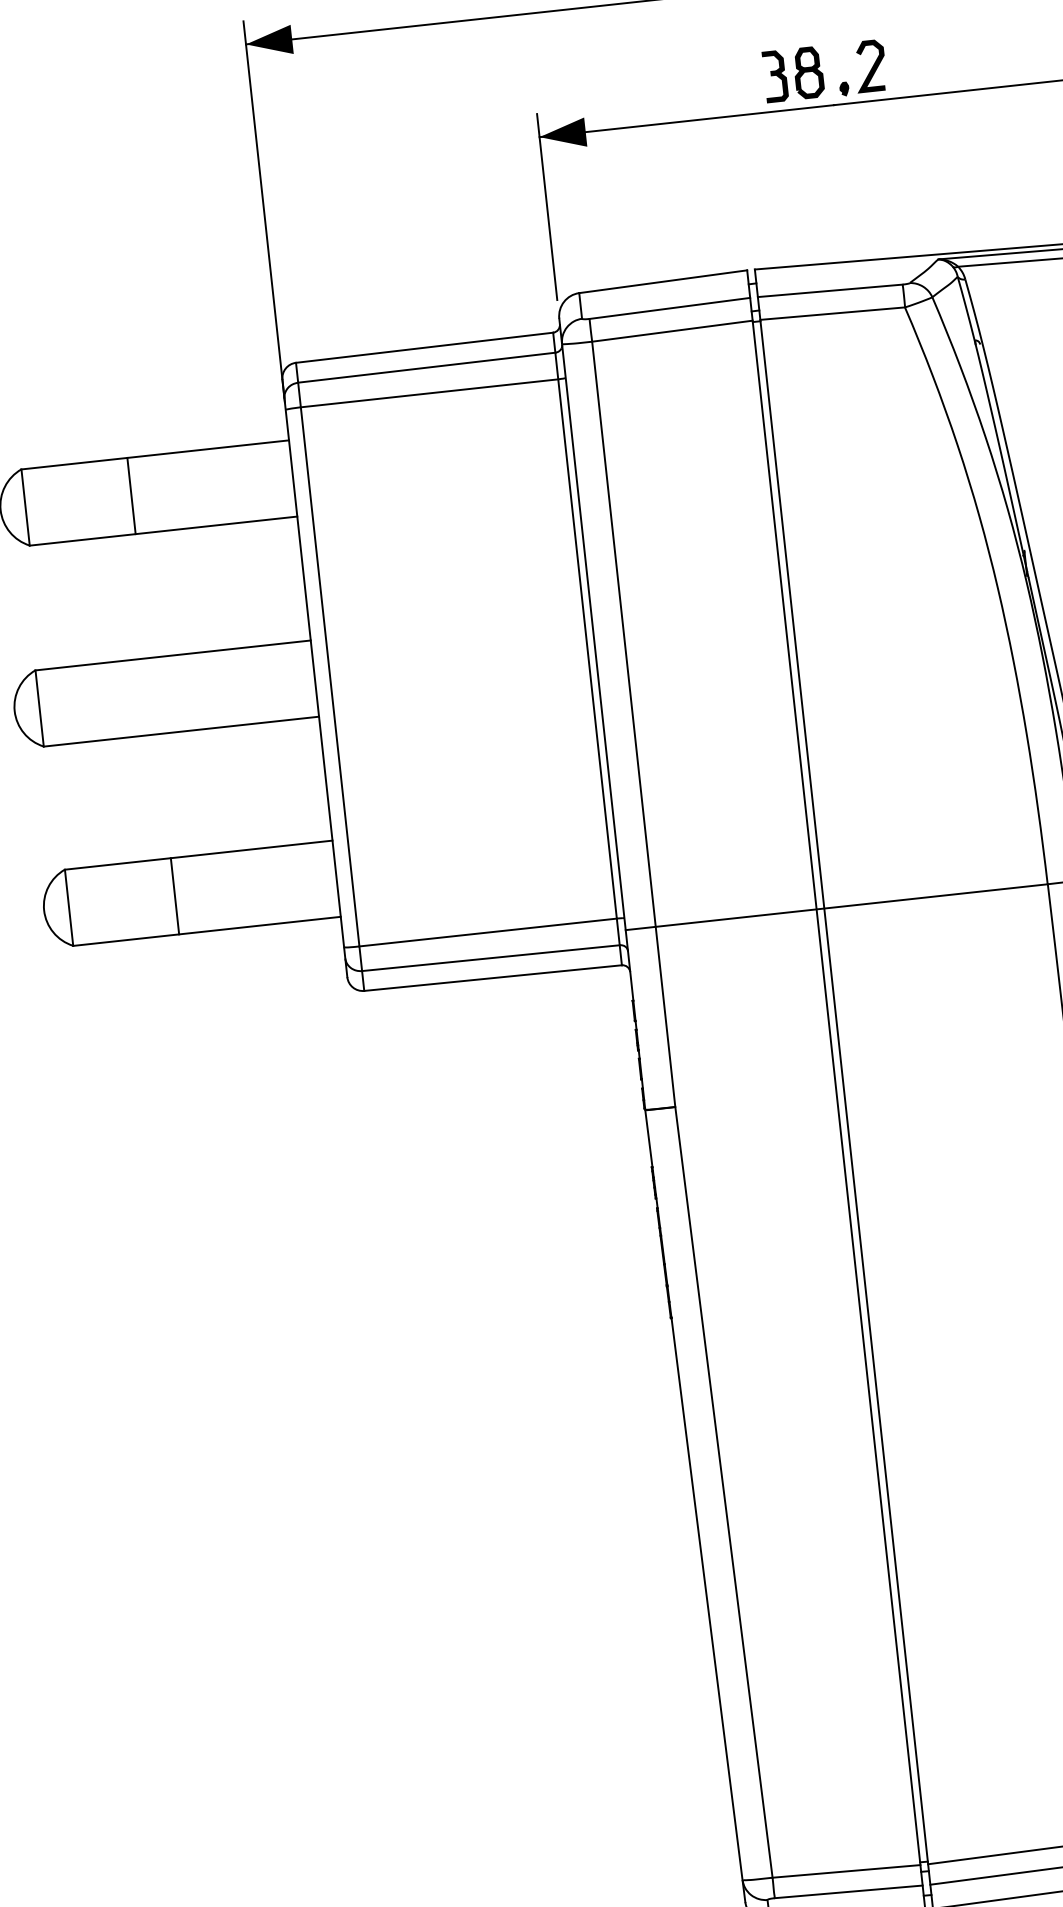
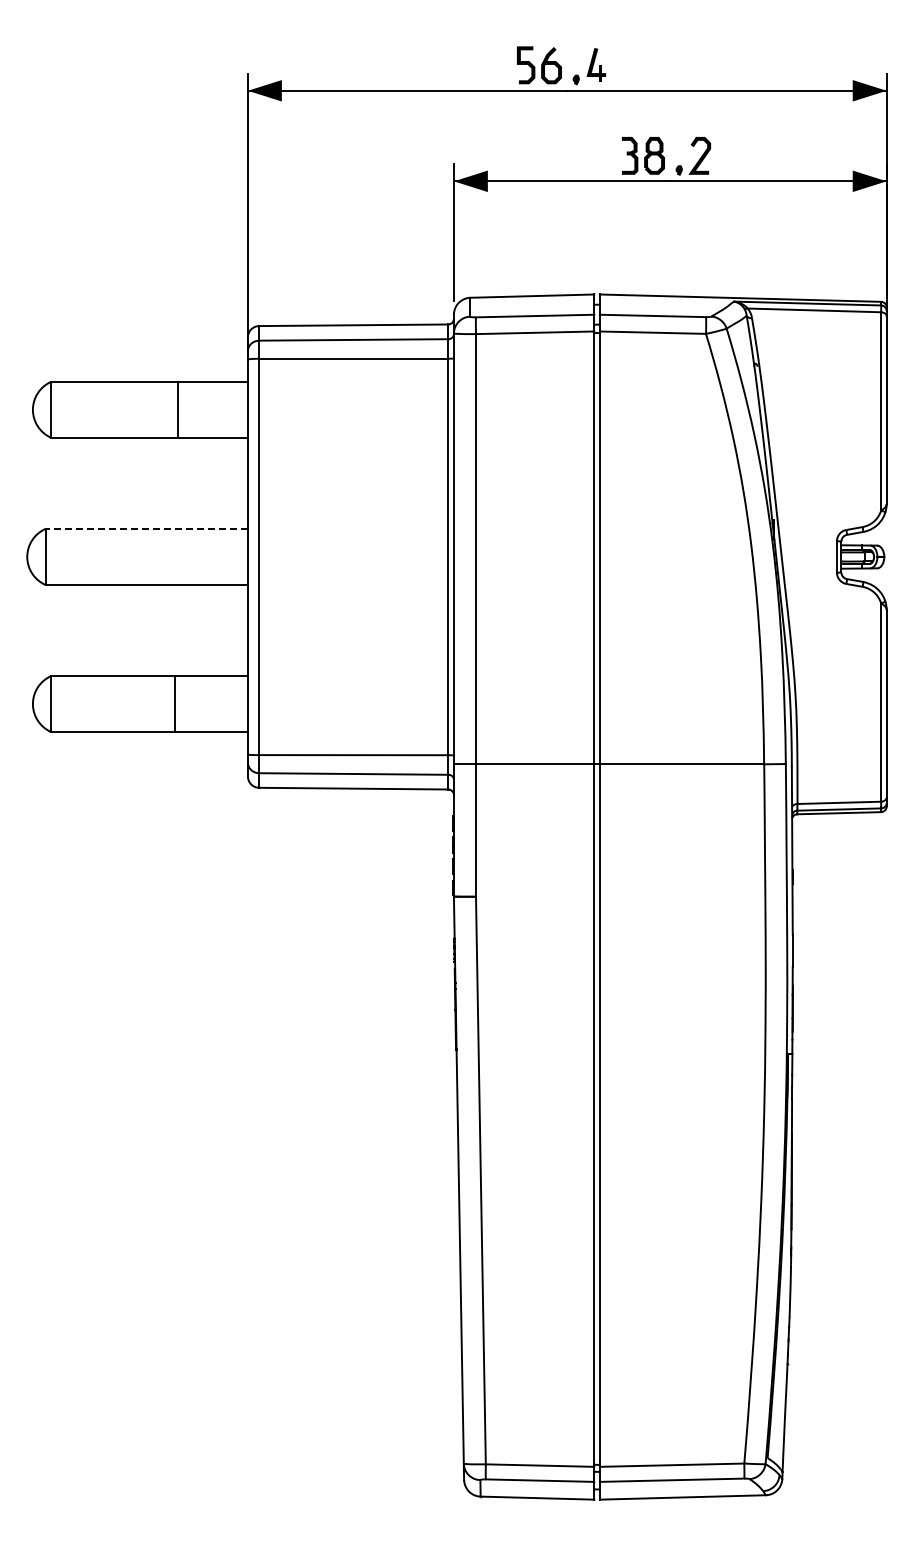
line: (131, 495) -> (178, 409), moved
line: (172, 654) -> (146, 528), solid -> dashed
line: (175, 896) -> (175, 704), moved

